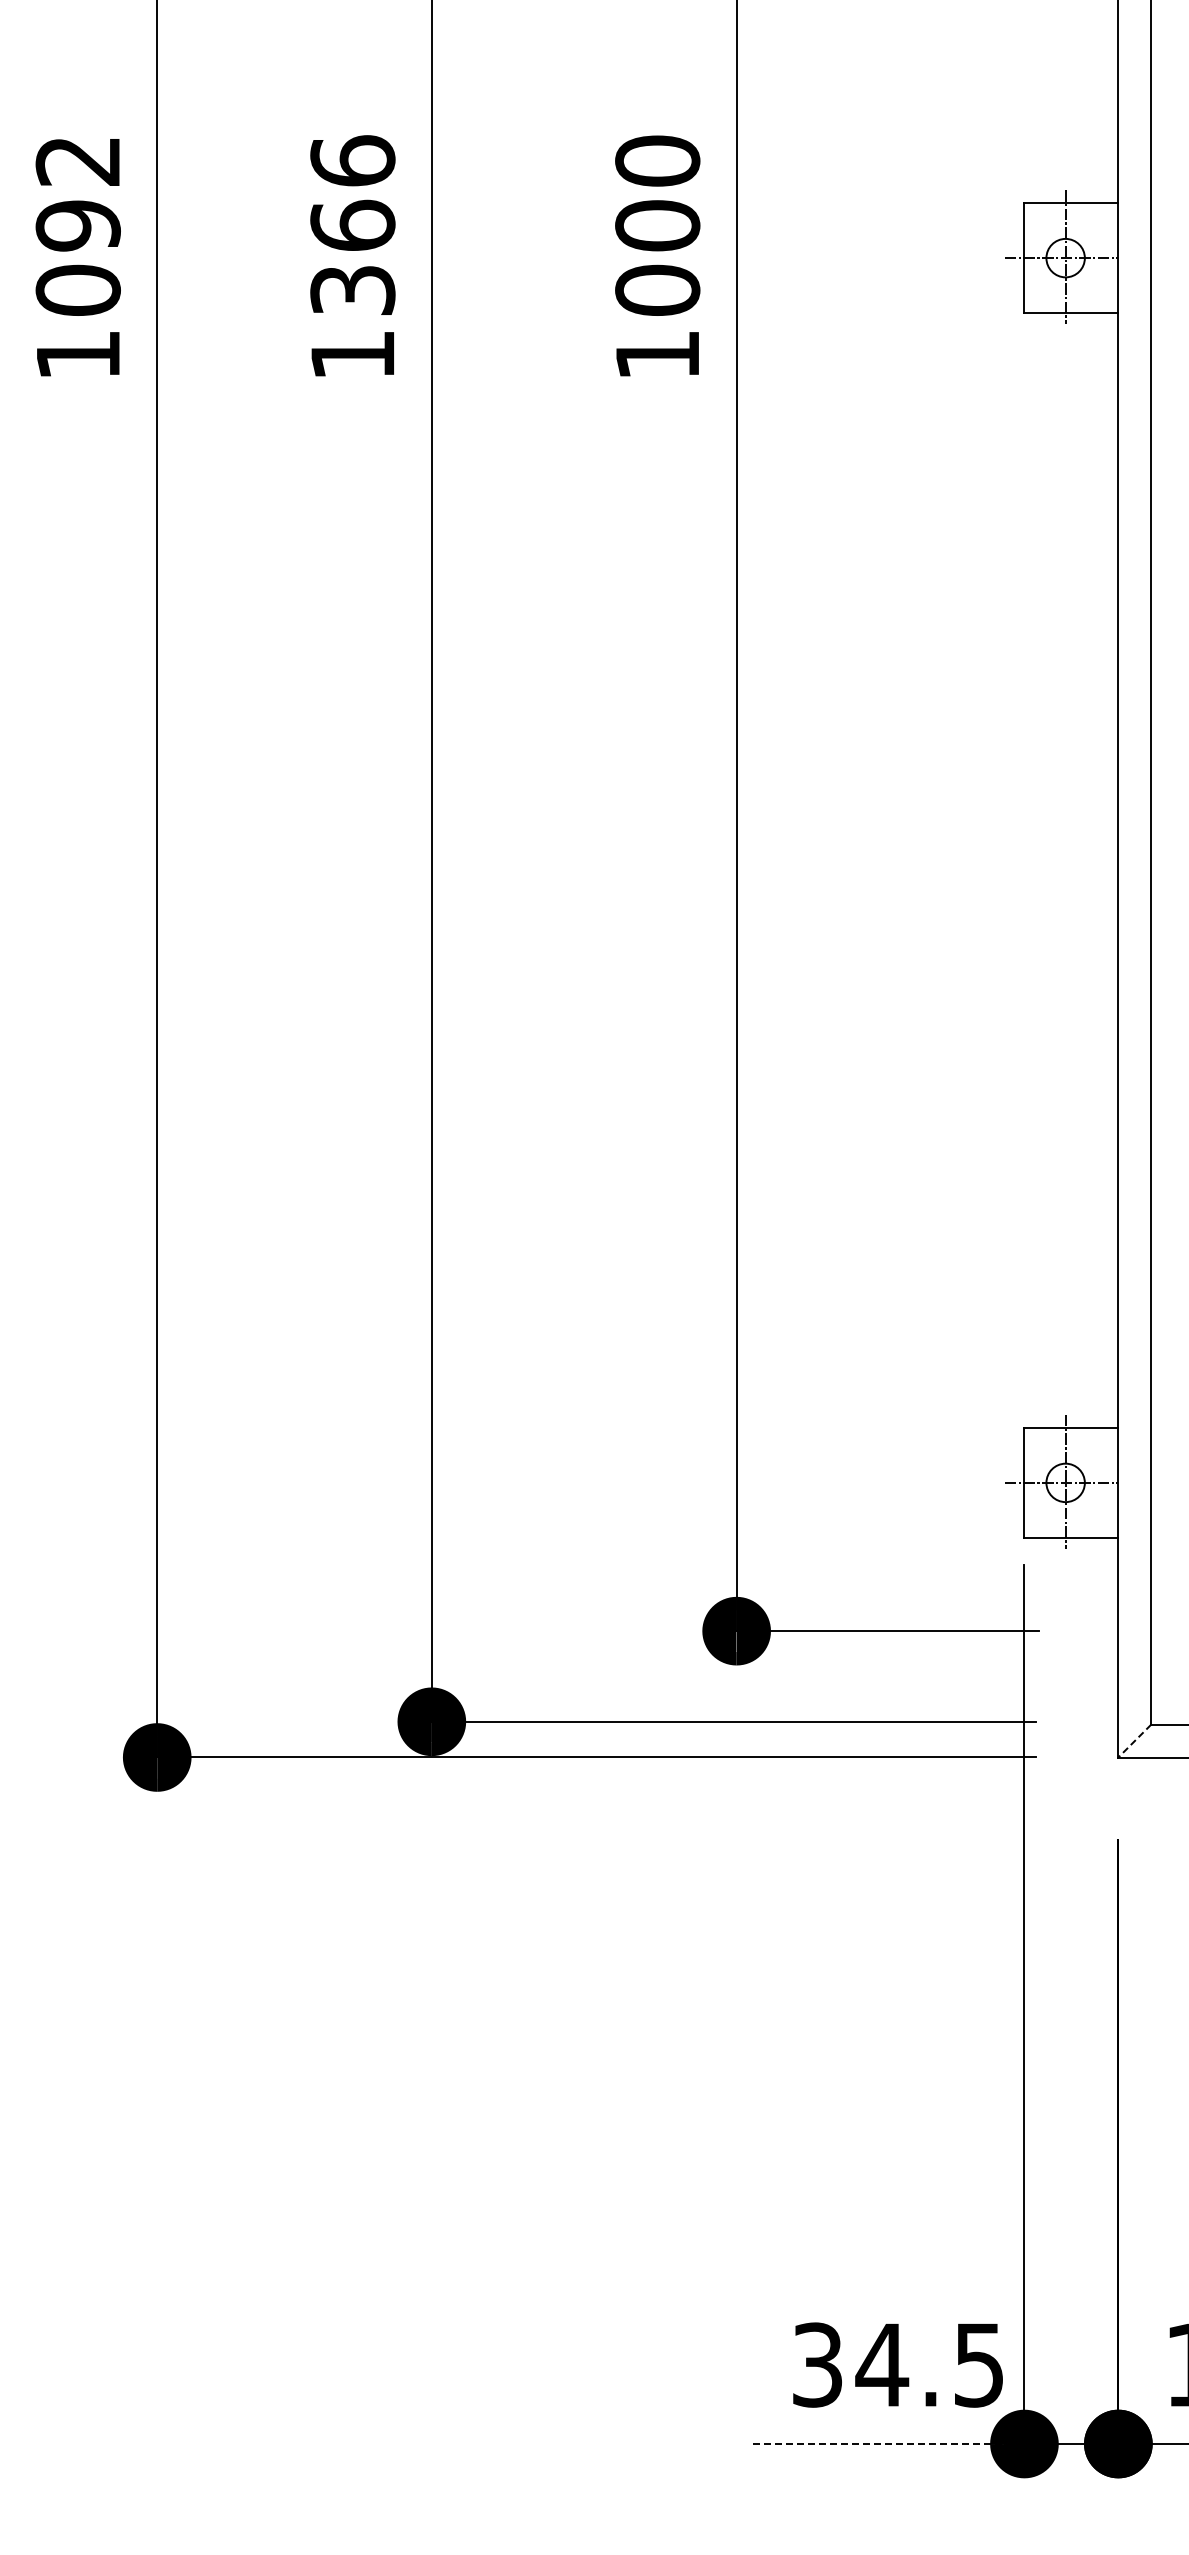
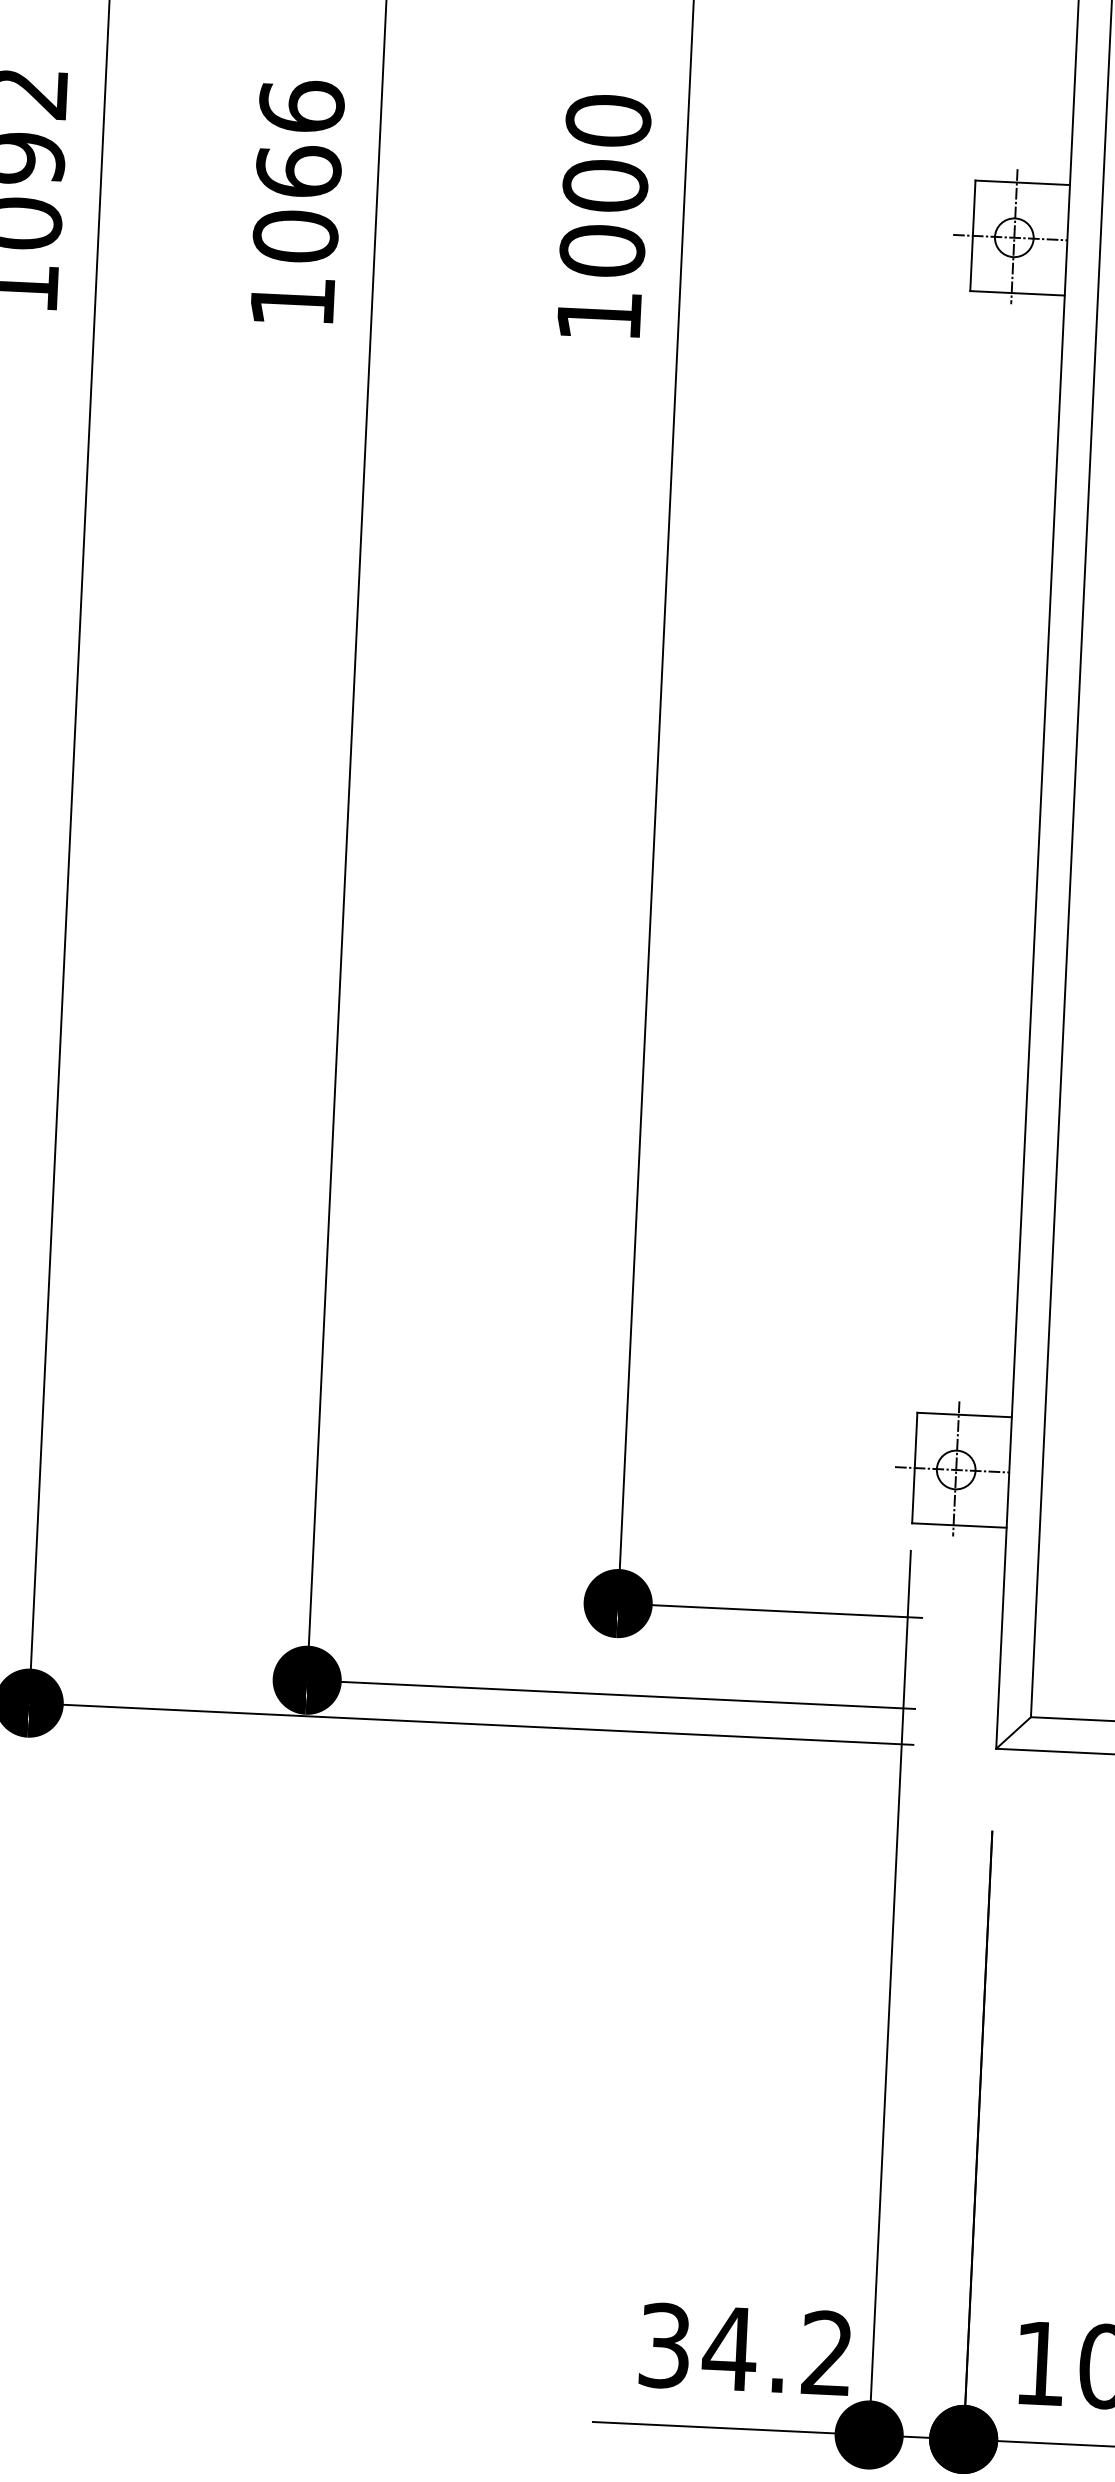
text: (352, 289) -> (295, 235), 1366 -> 1066
line: (1134, 1741) -> (1013, 1733), dashed -> solid
text: (978, 2364) -> (826, 2352), 34.5 -> 34.2
line: (886, 2444) -> (730, 2428), dashed -> solid

